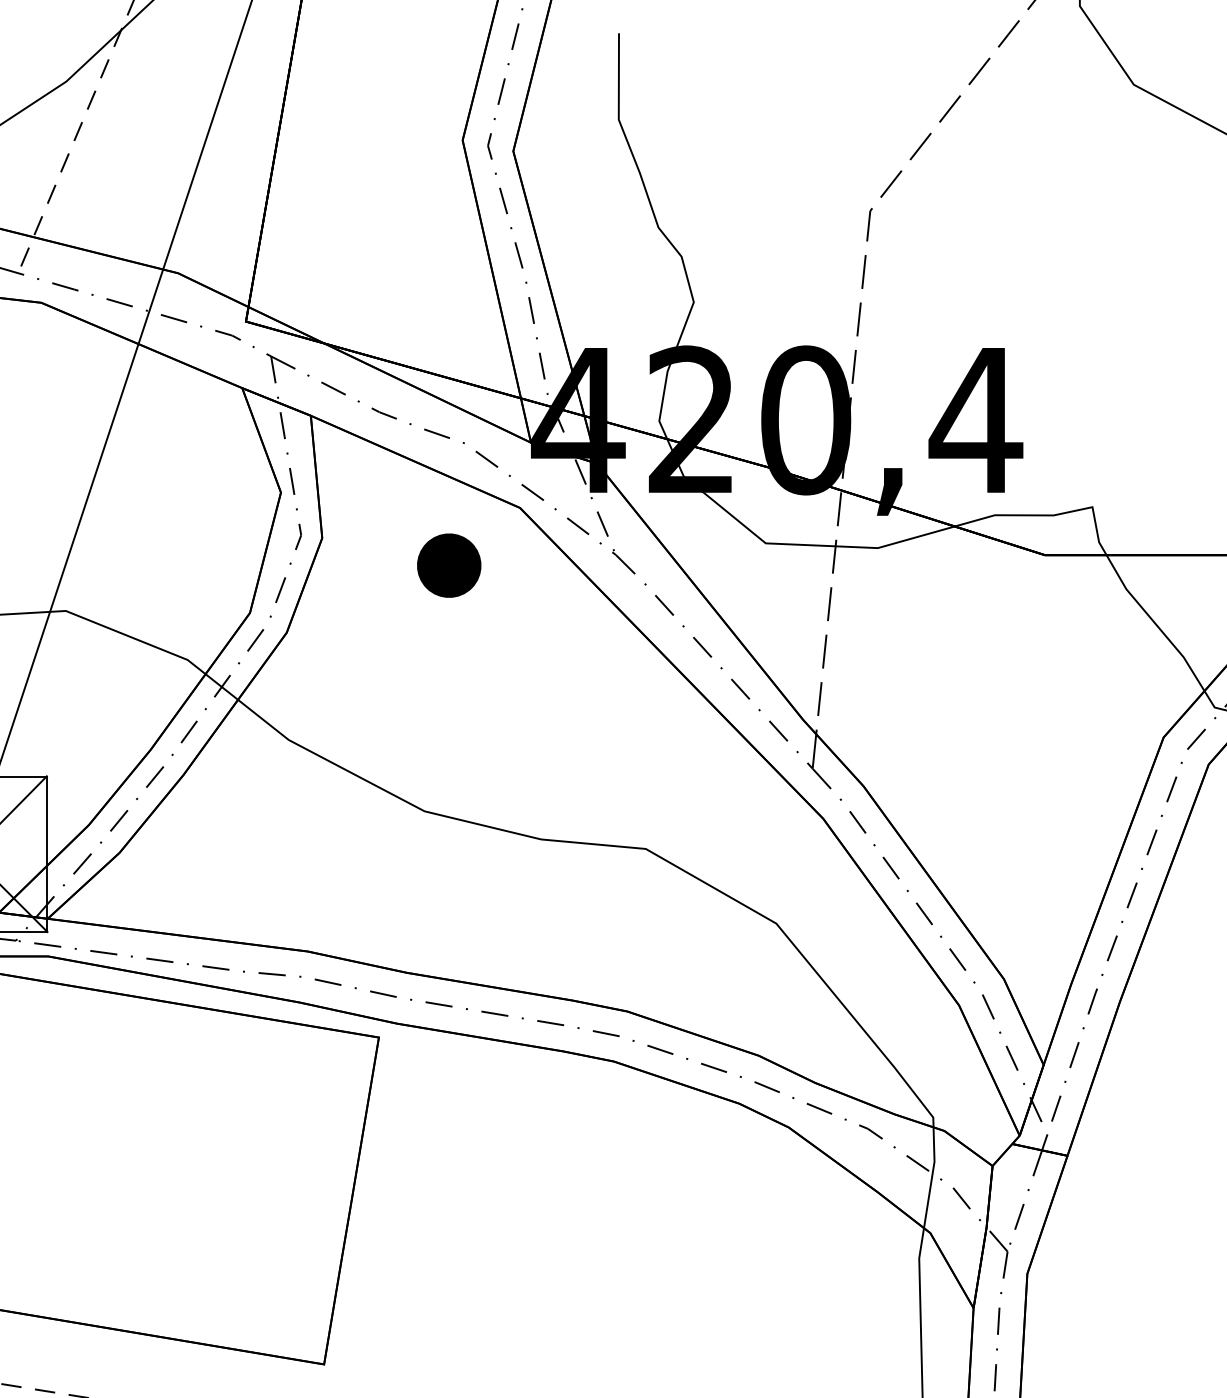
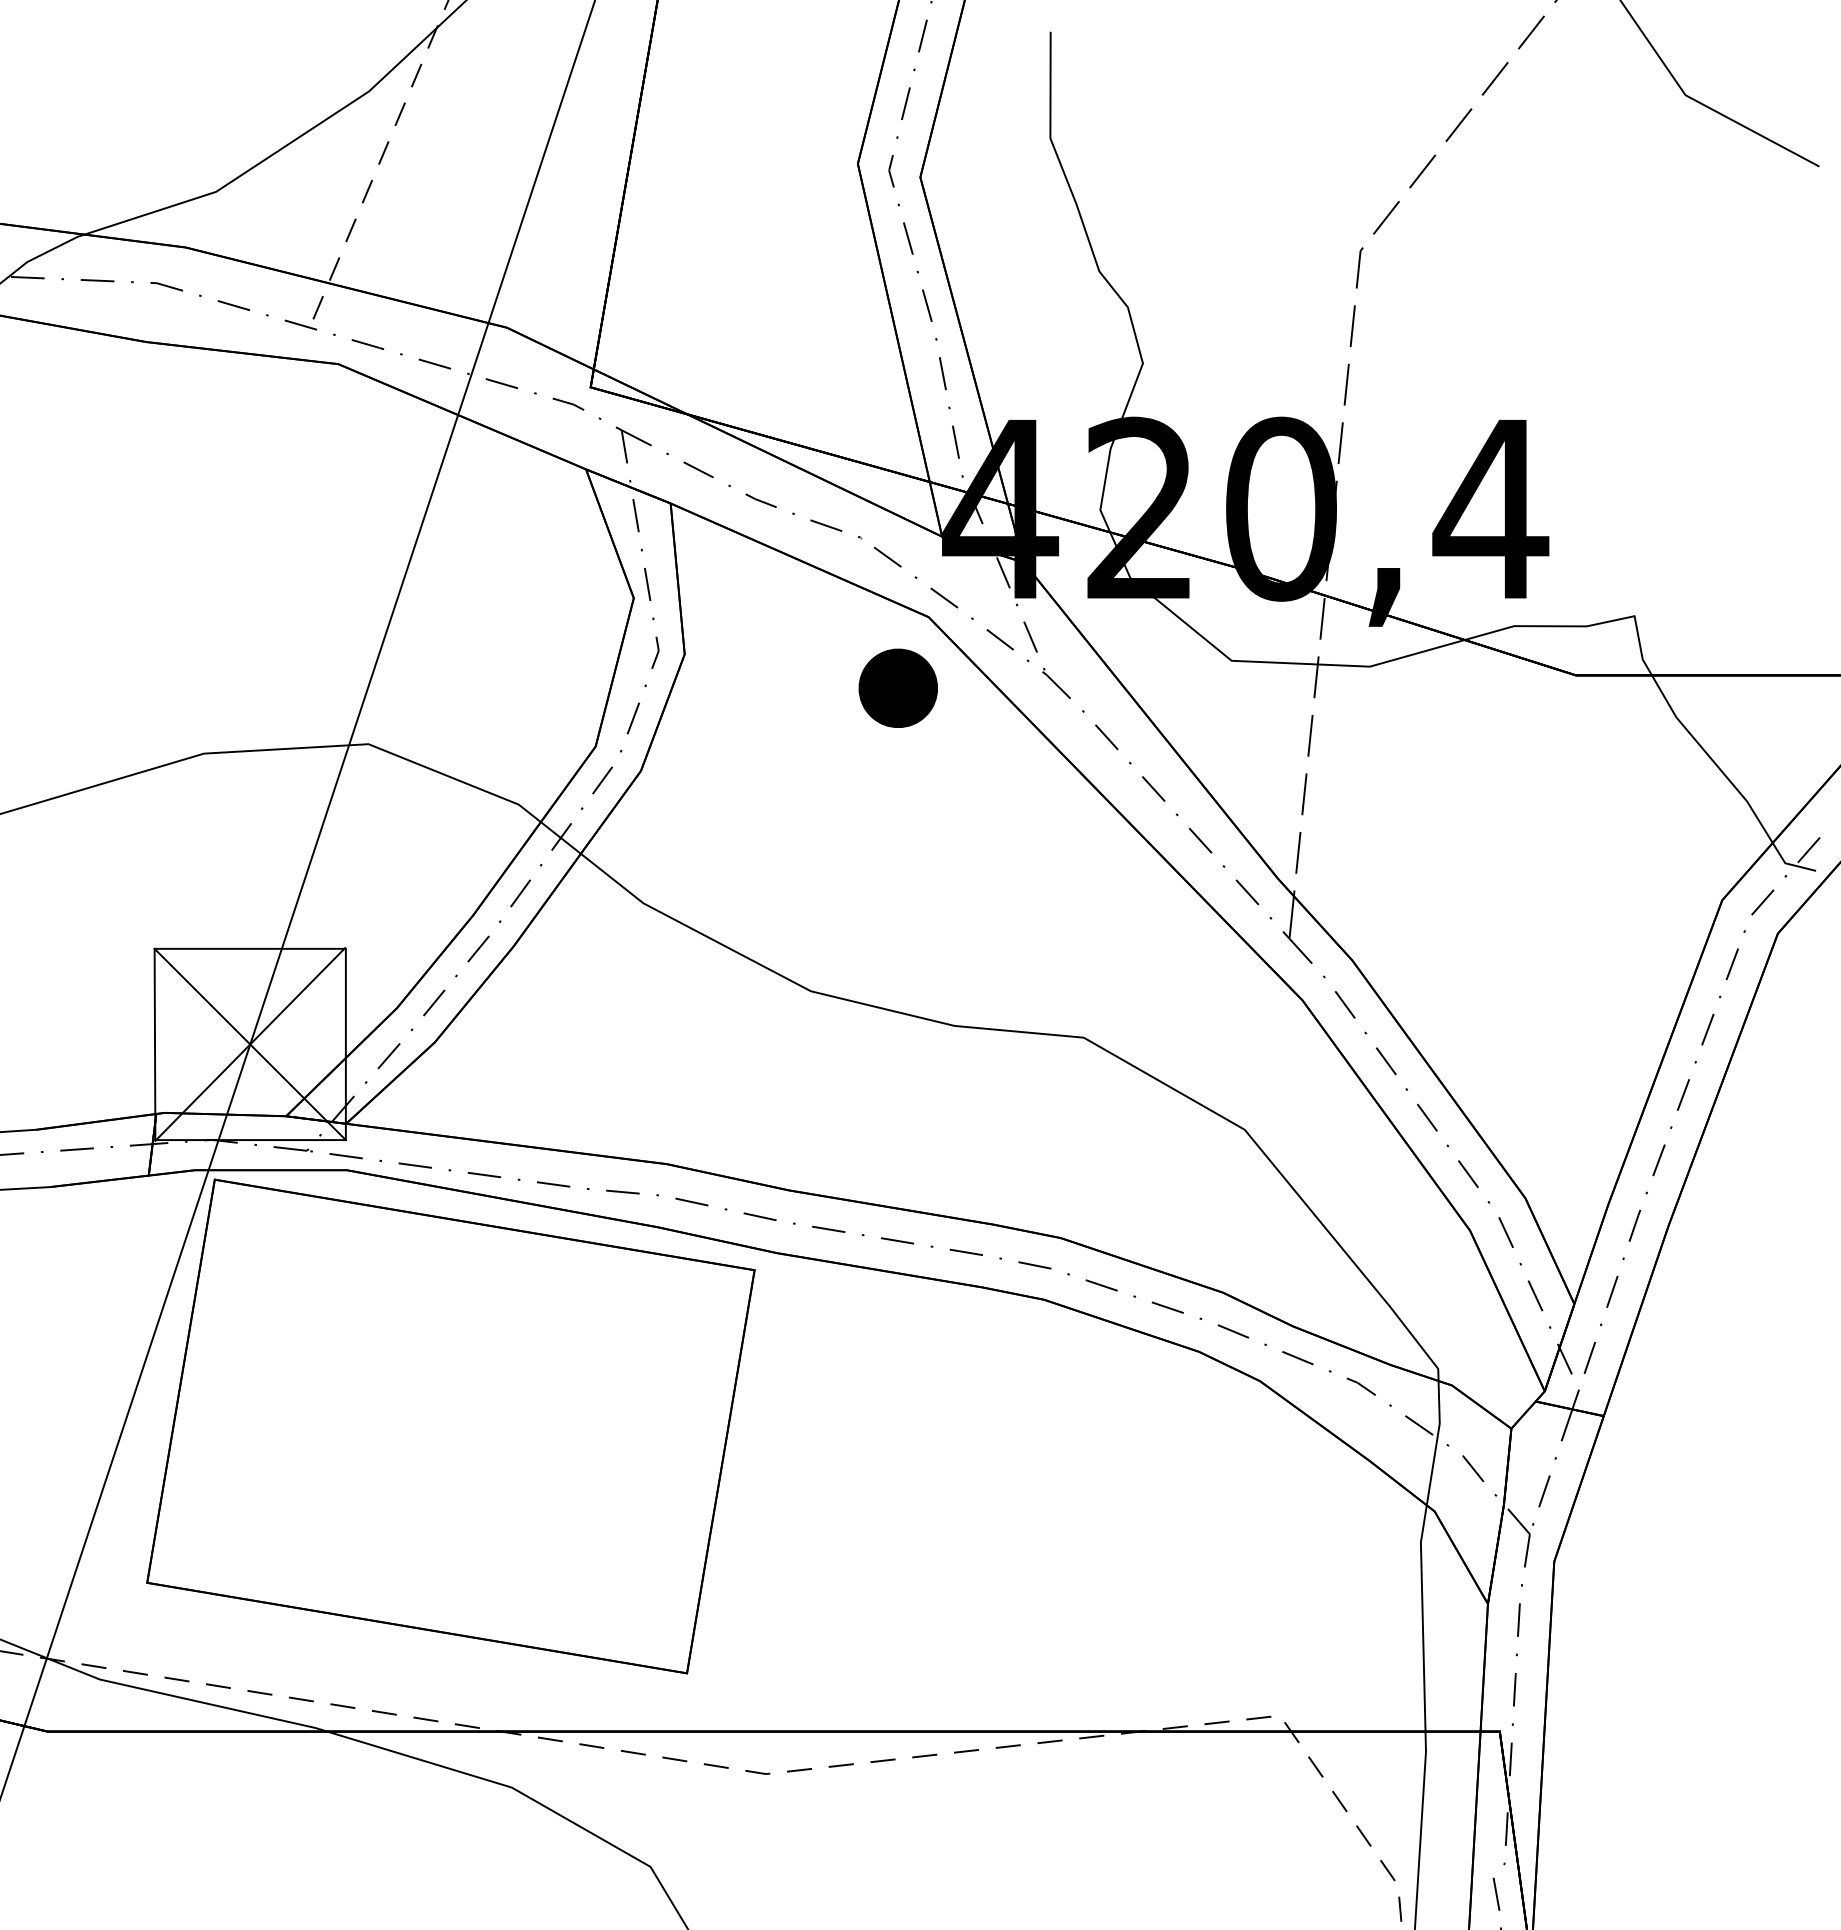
part: (448, 564) -> (897, 687), moved

